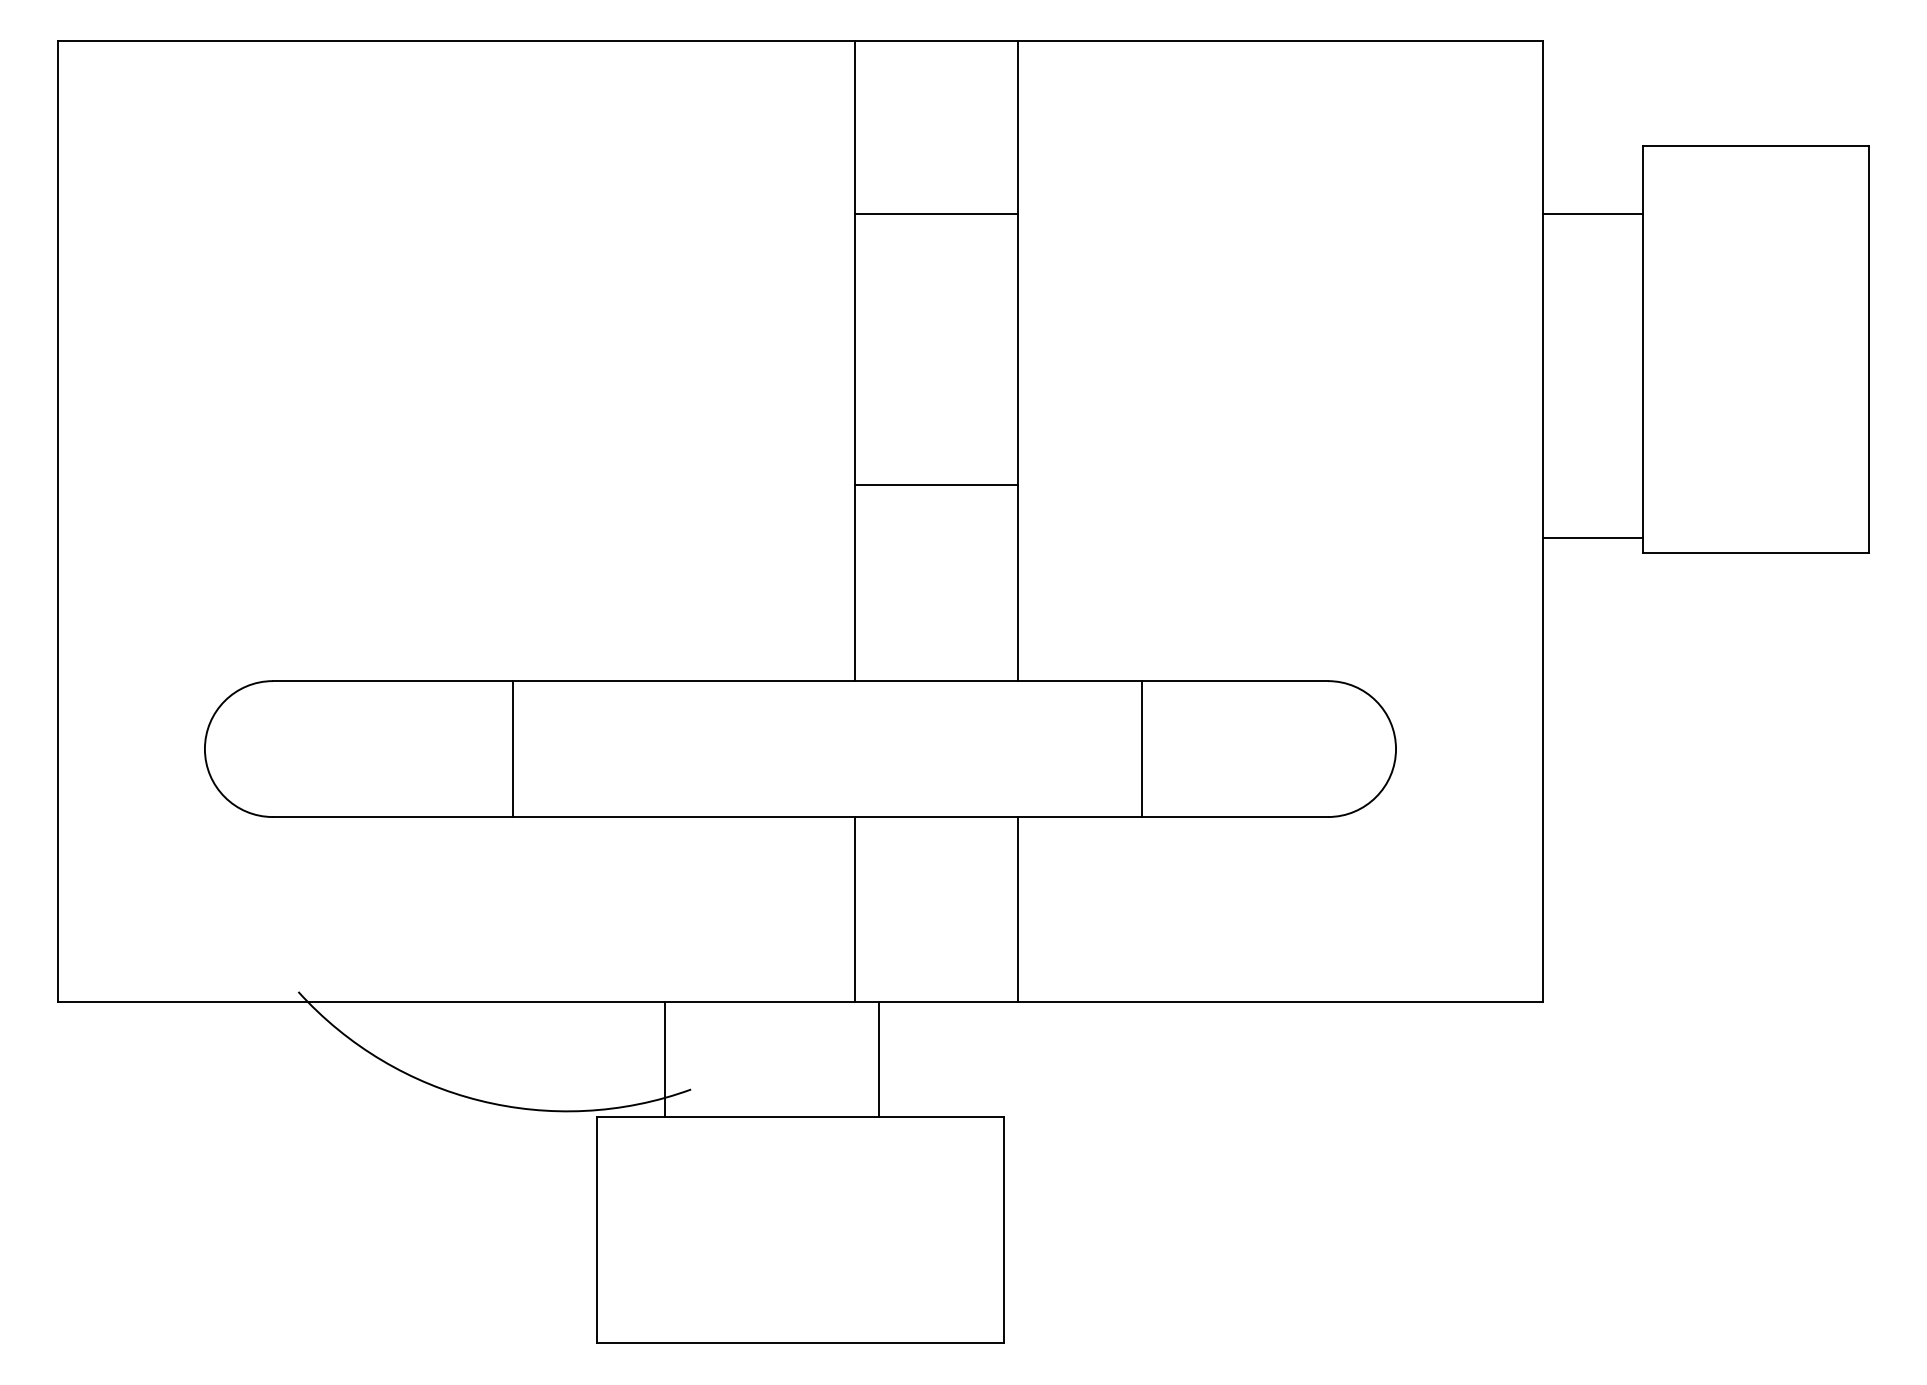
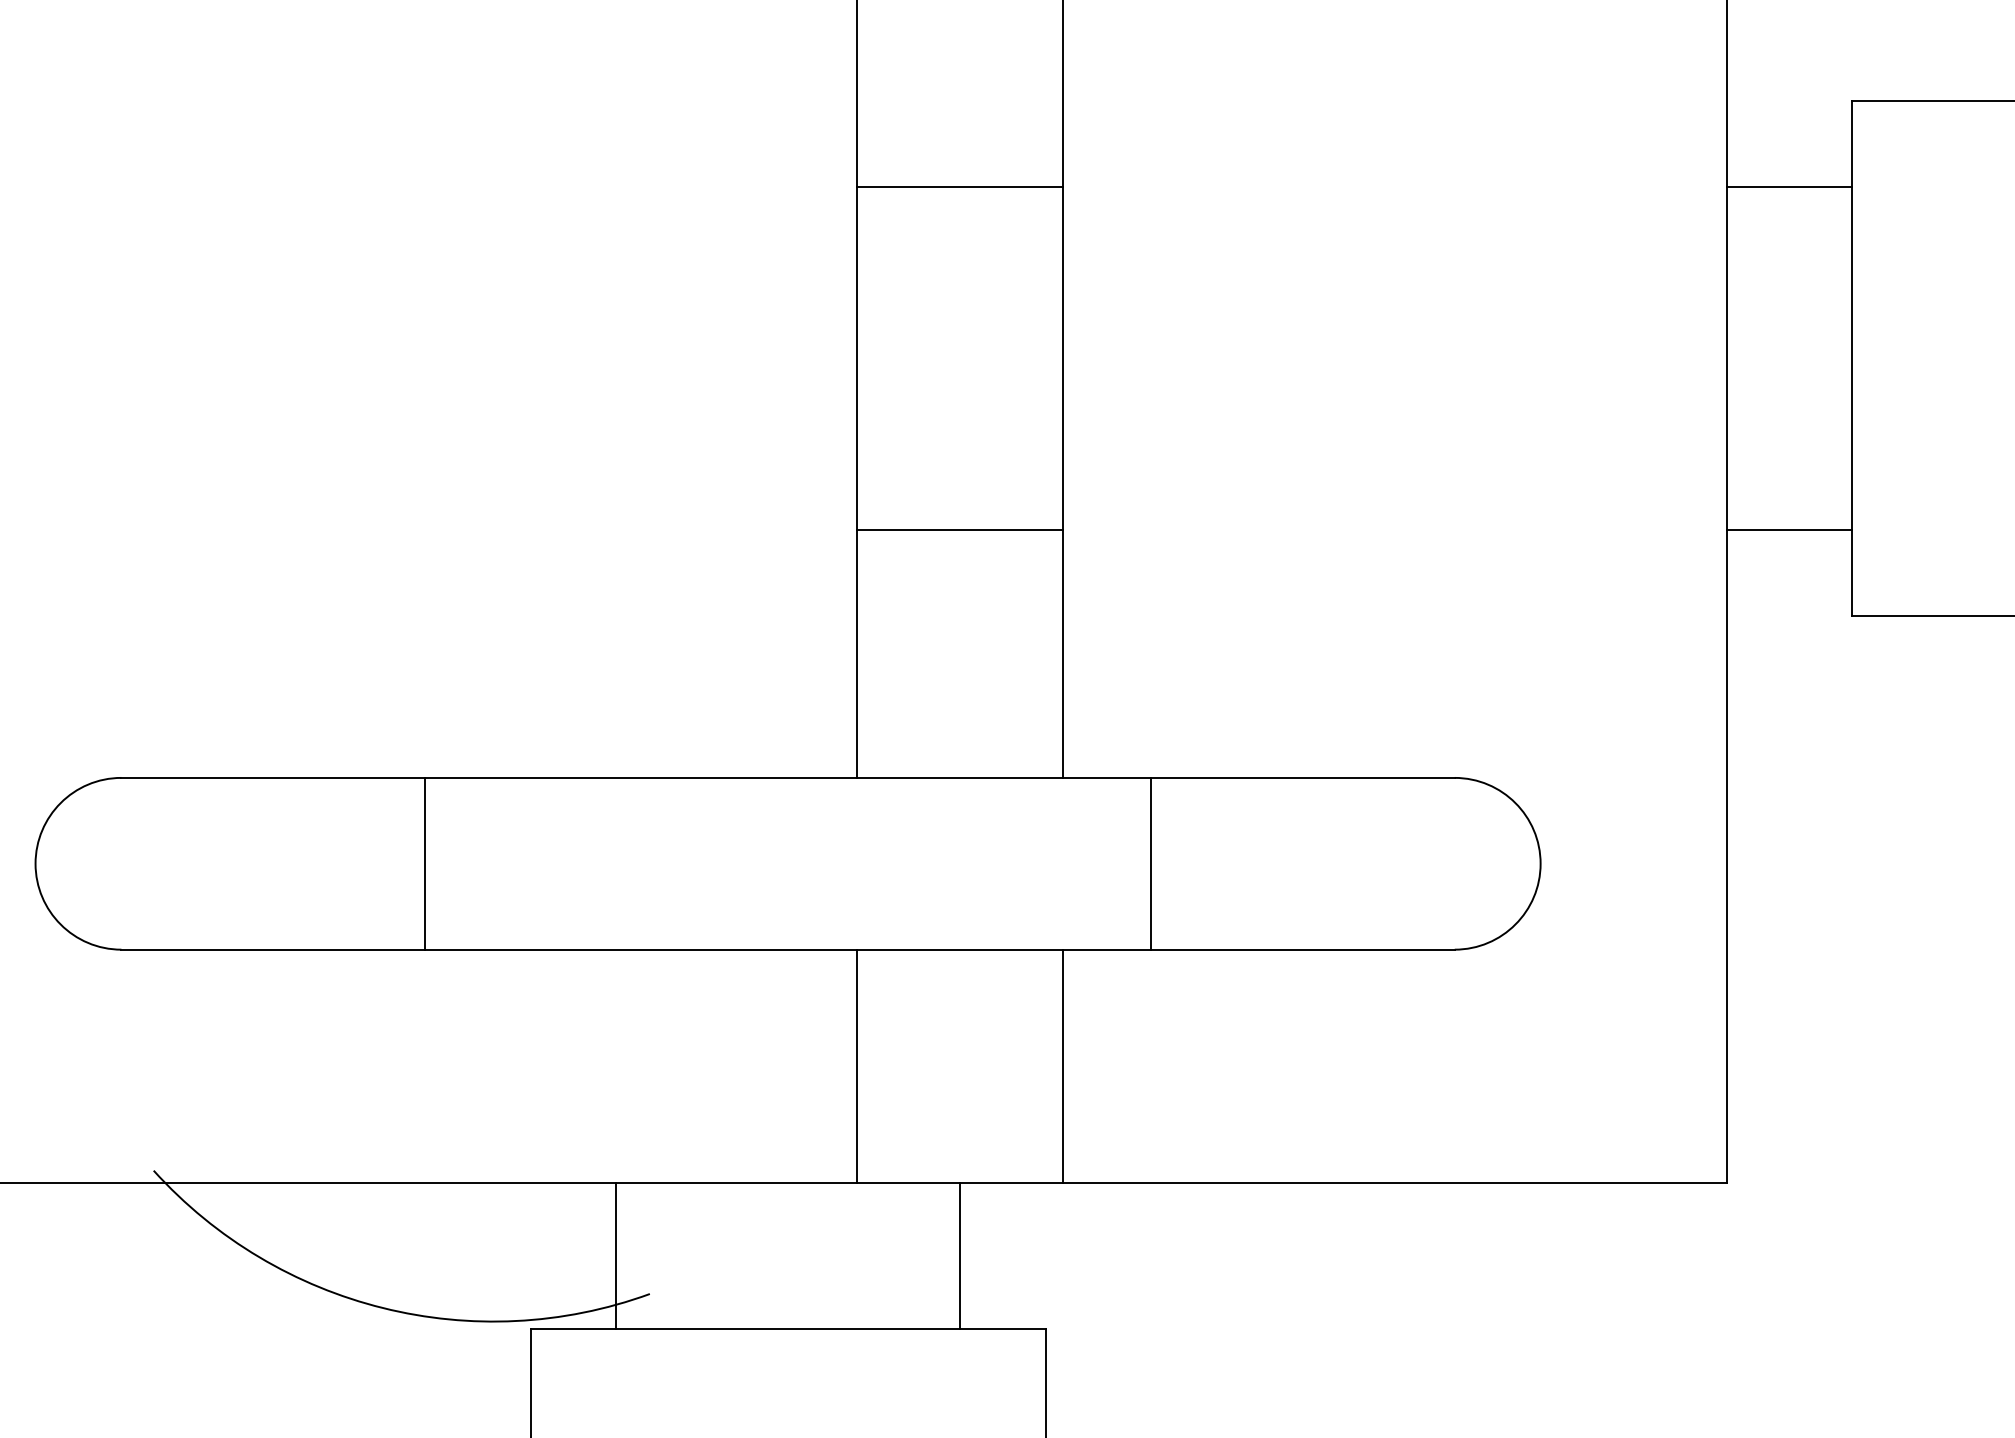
line: (1592, 538) -> (1788, 530), moved
line: (1142, 749) -> (1152, 864), moved
line: (879, 1059) -> (959, 1256), moved

